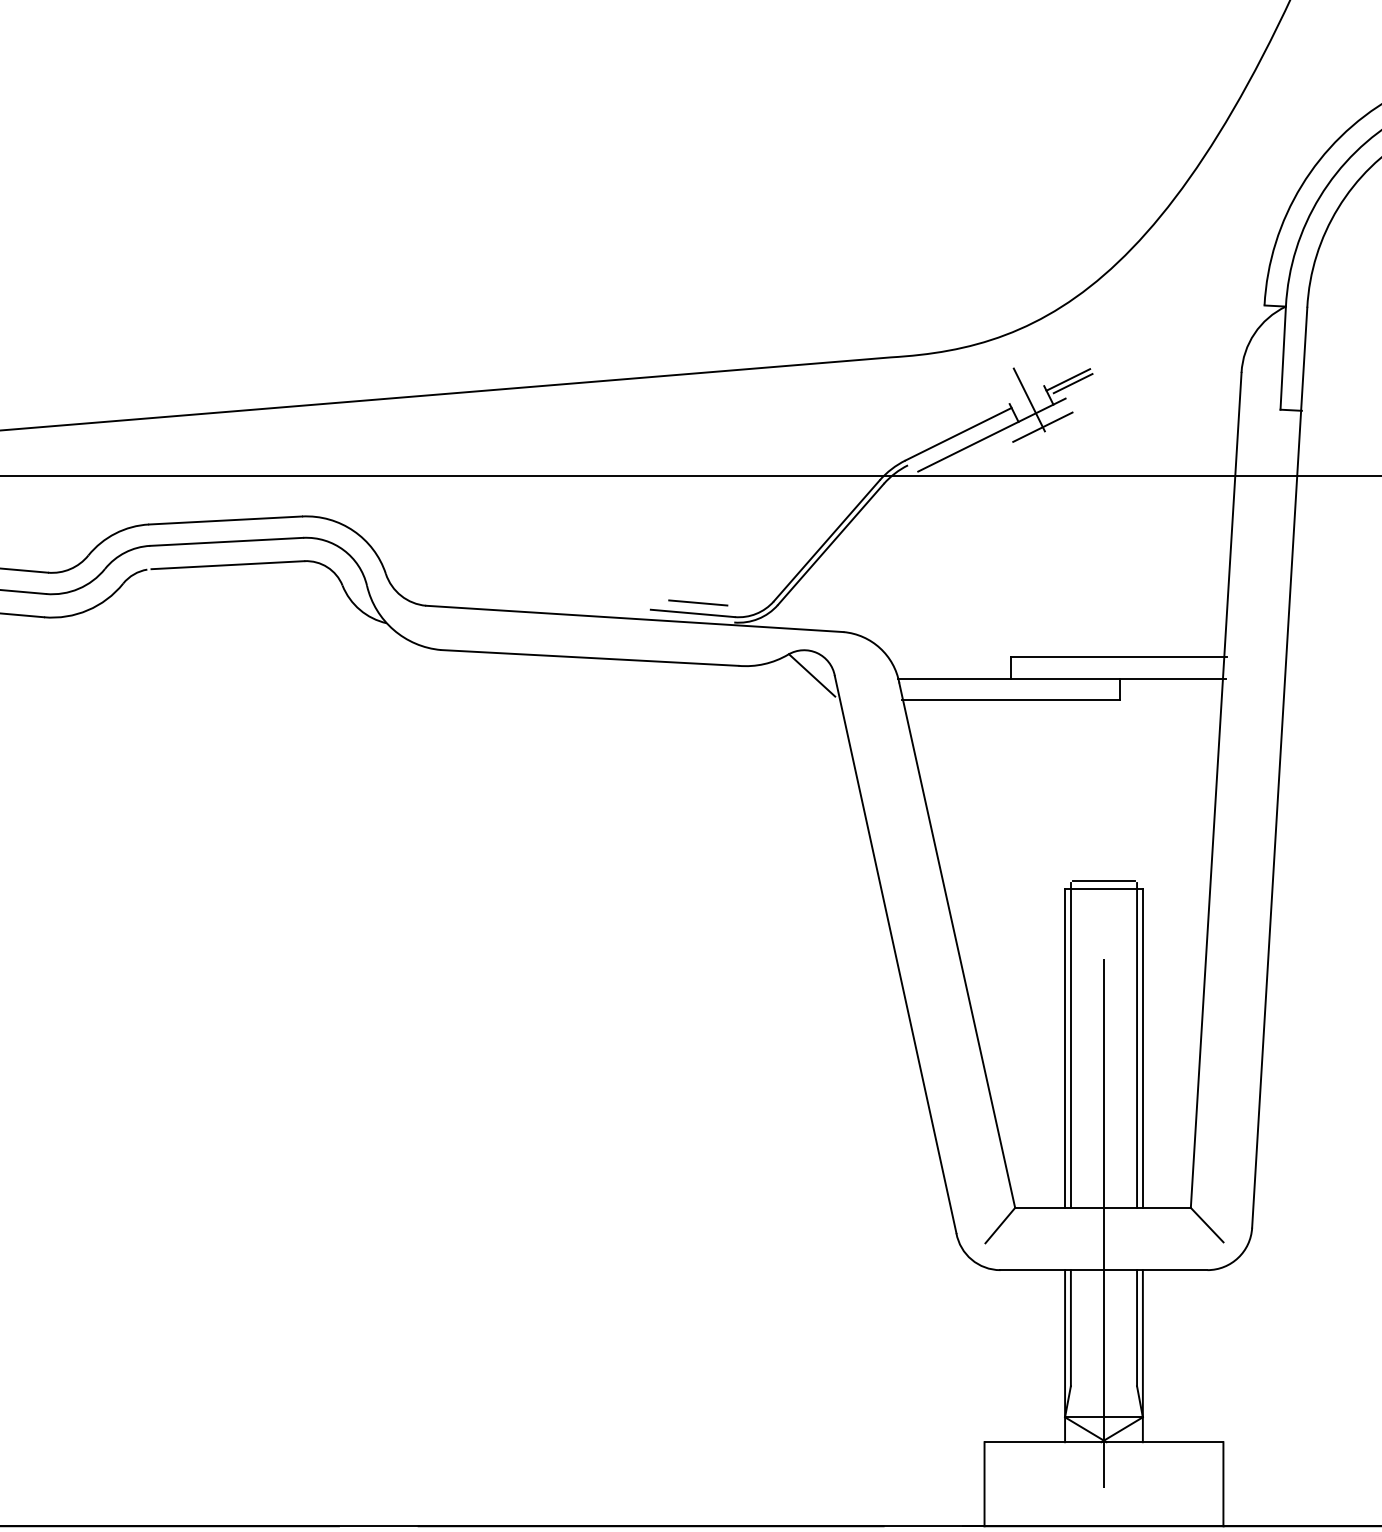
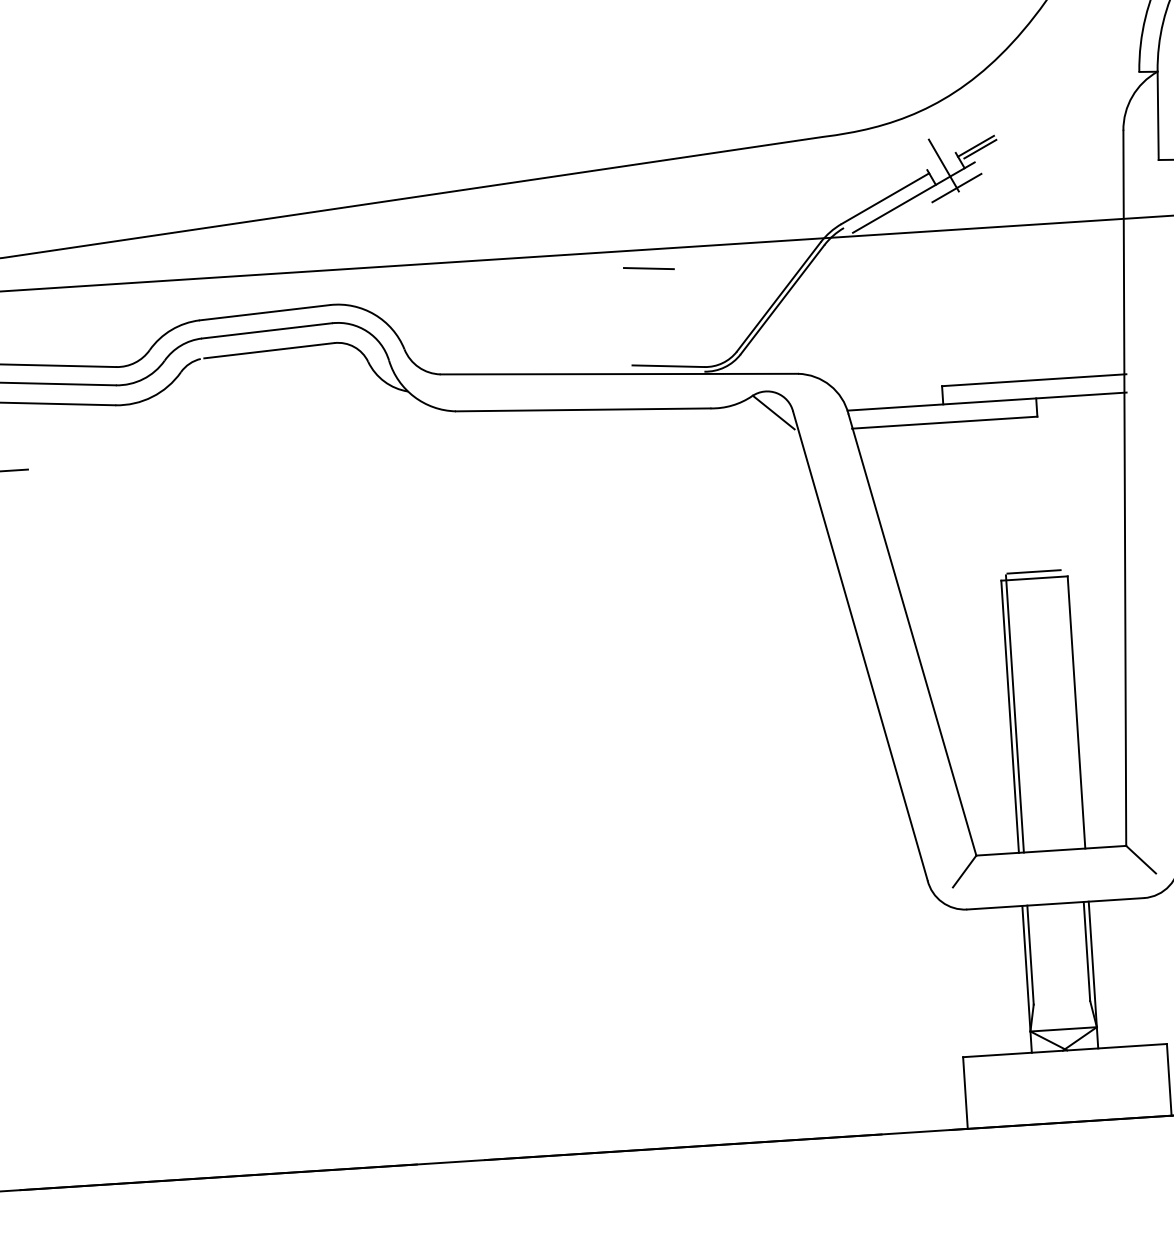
line: (698, 602) -> (649, 268), moved
line: (1137, 1045) -> (1071, 710), removed
line: (1103, 1223) -> (1052, 864), removed

